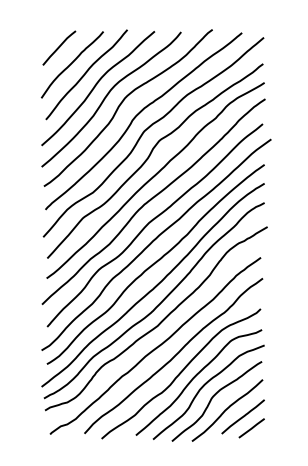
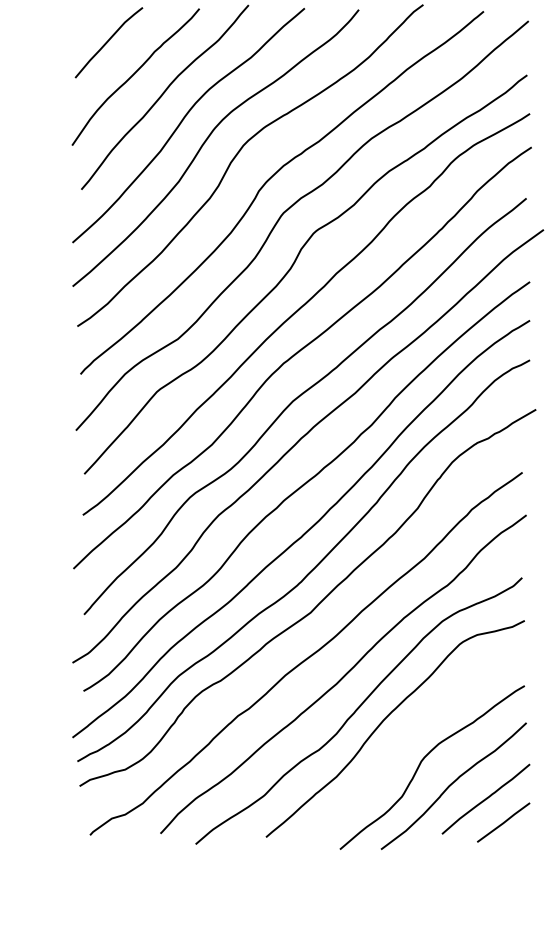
curve: (204, 386) -> (406, 736), removed

